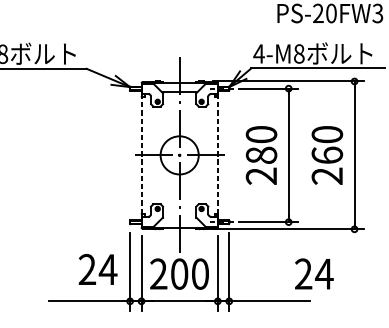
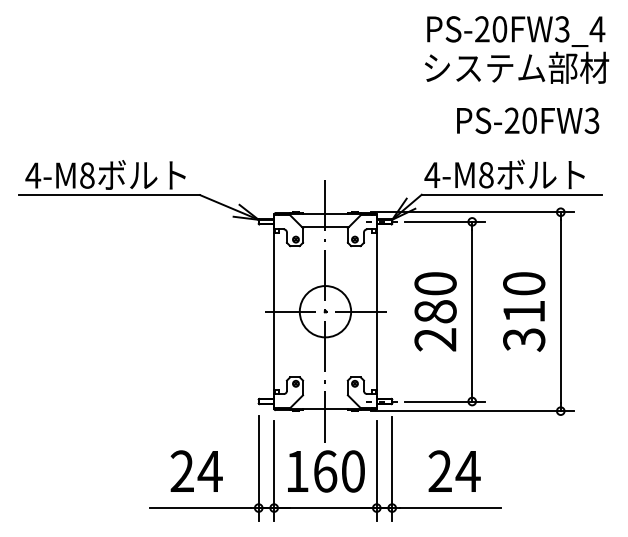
line: (141, 155) -> (274, 311), dashed -> solid
line: (217, 155) -> (376, 311), dashed -> solid
text: (327, 165) -> (524, 325), 260 -> 310
text: (97, 268) -> (196, 470), moved
text: (314, 273) -> (454, 470), moved
text: (169, 274) -> (311, 471), 200 -> 160

